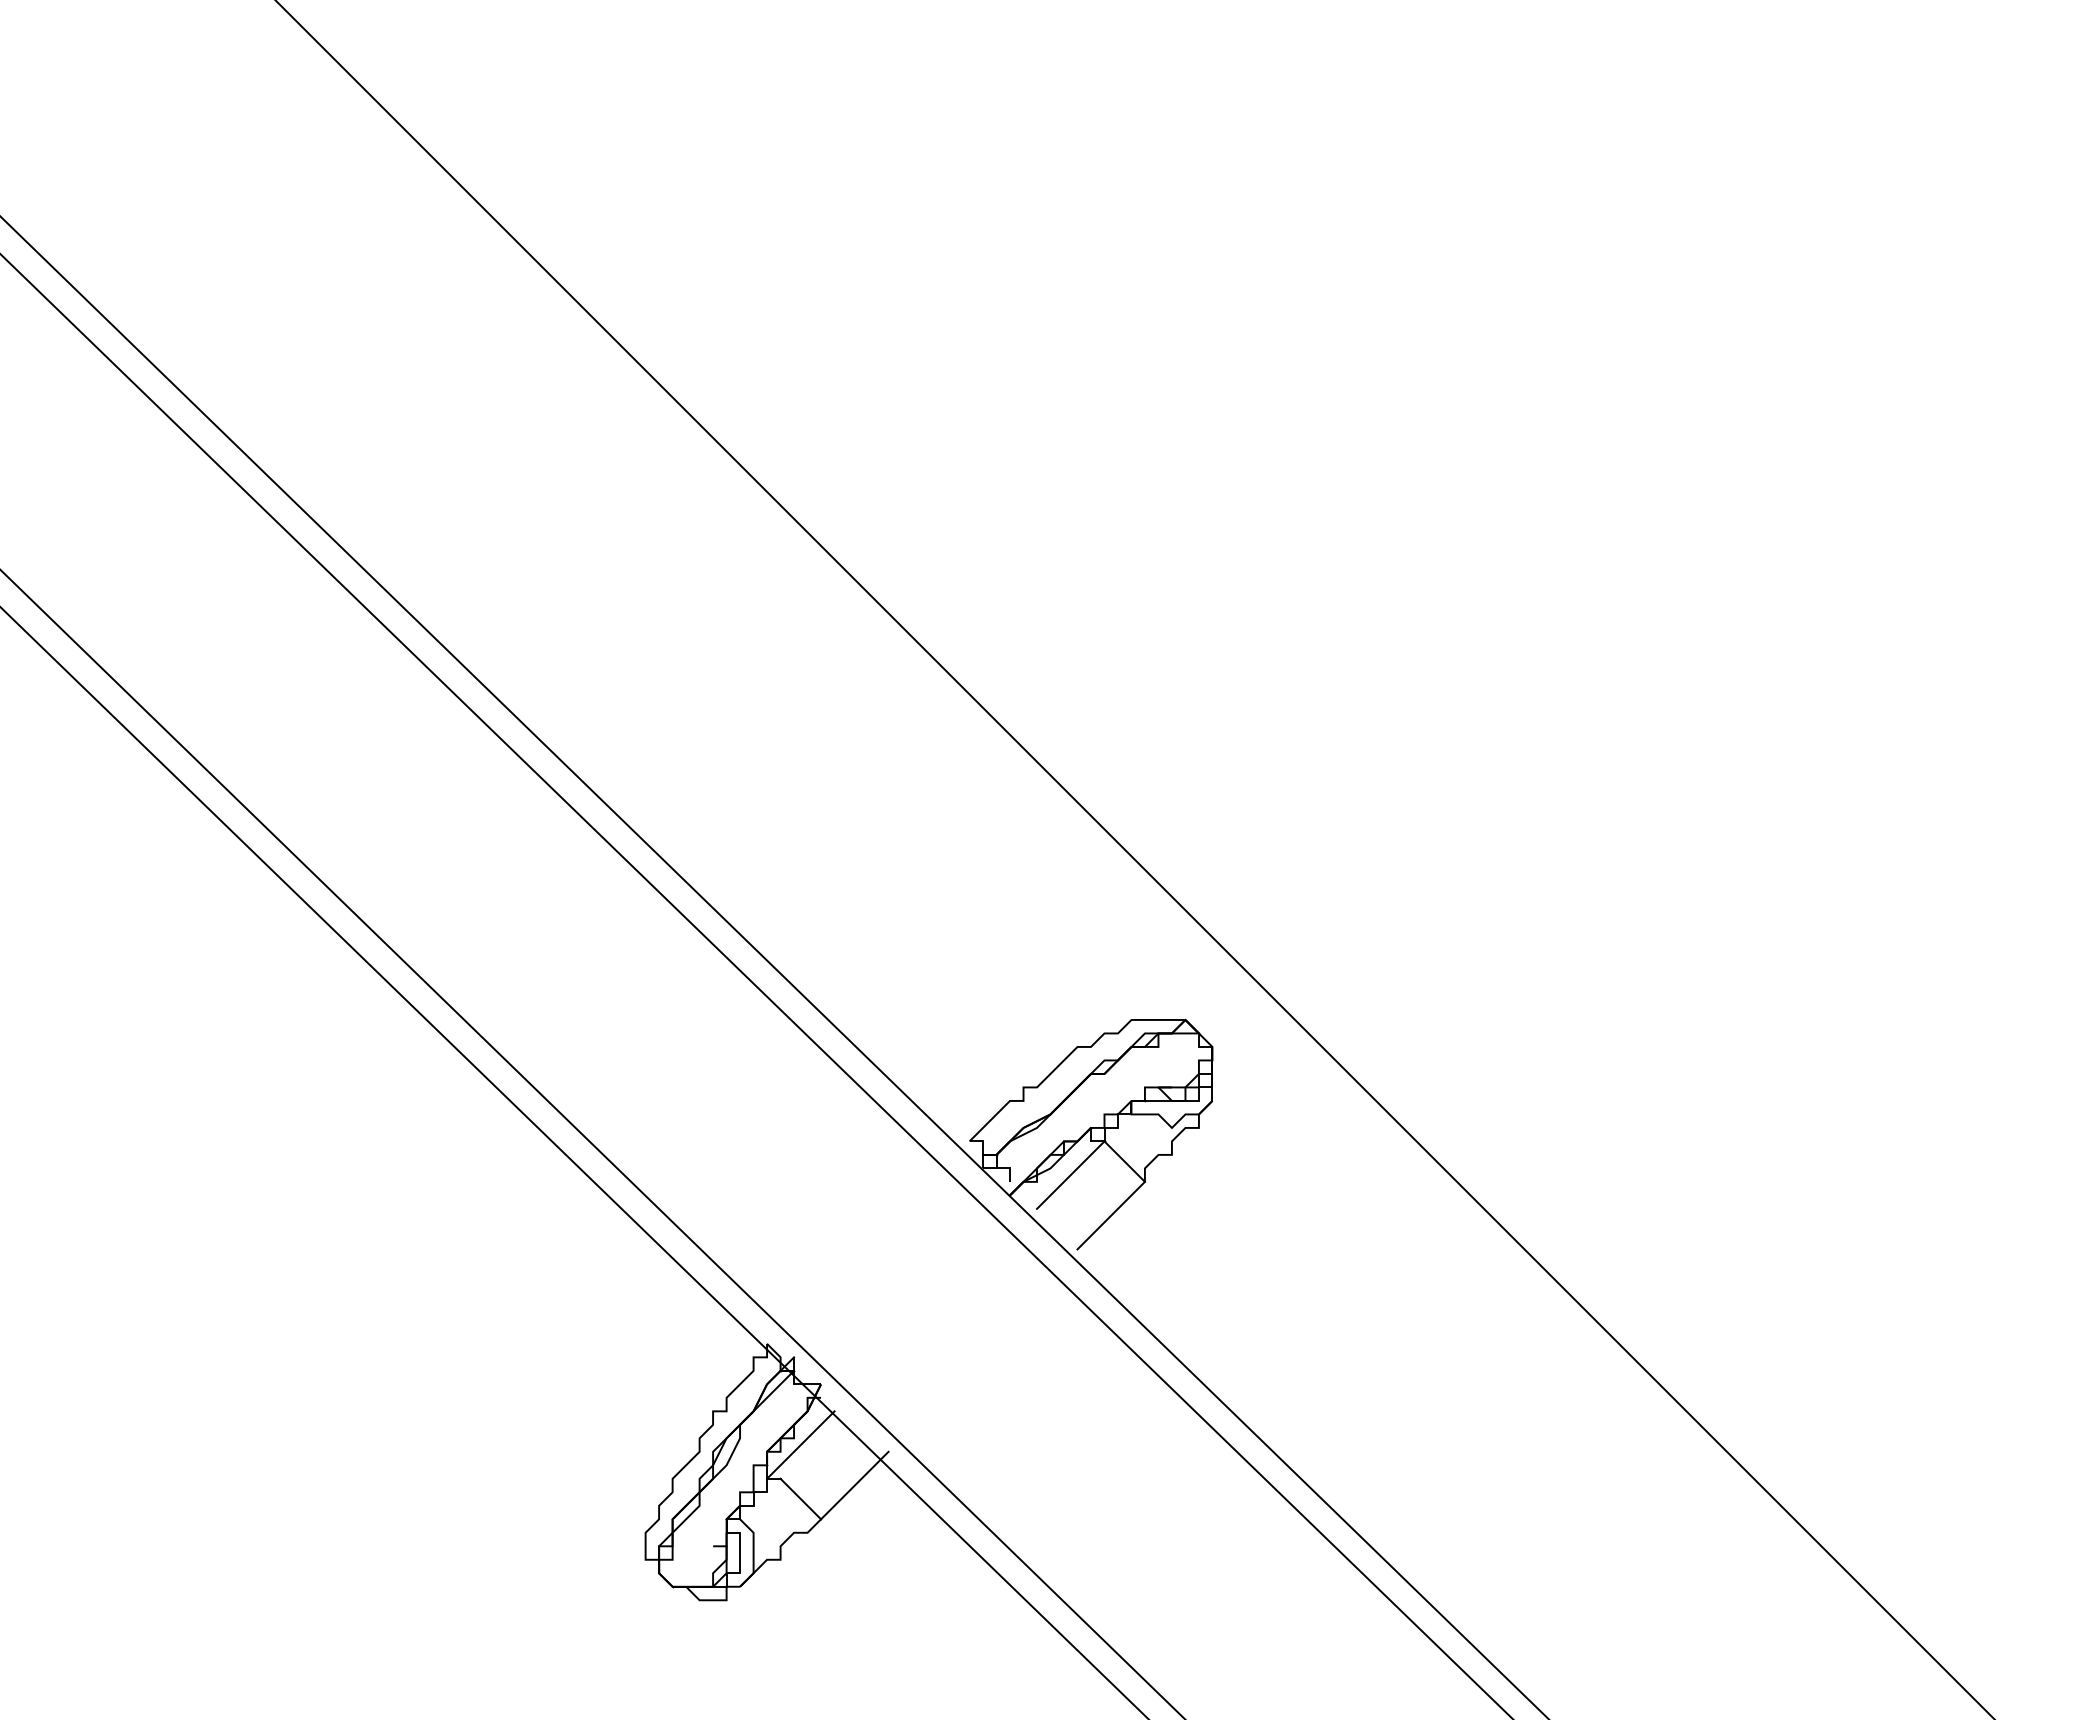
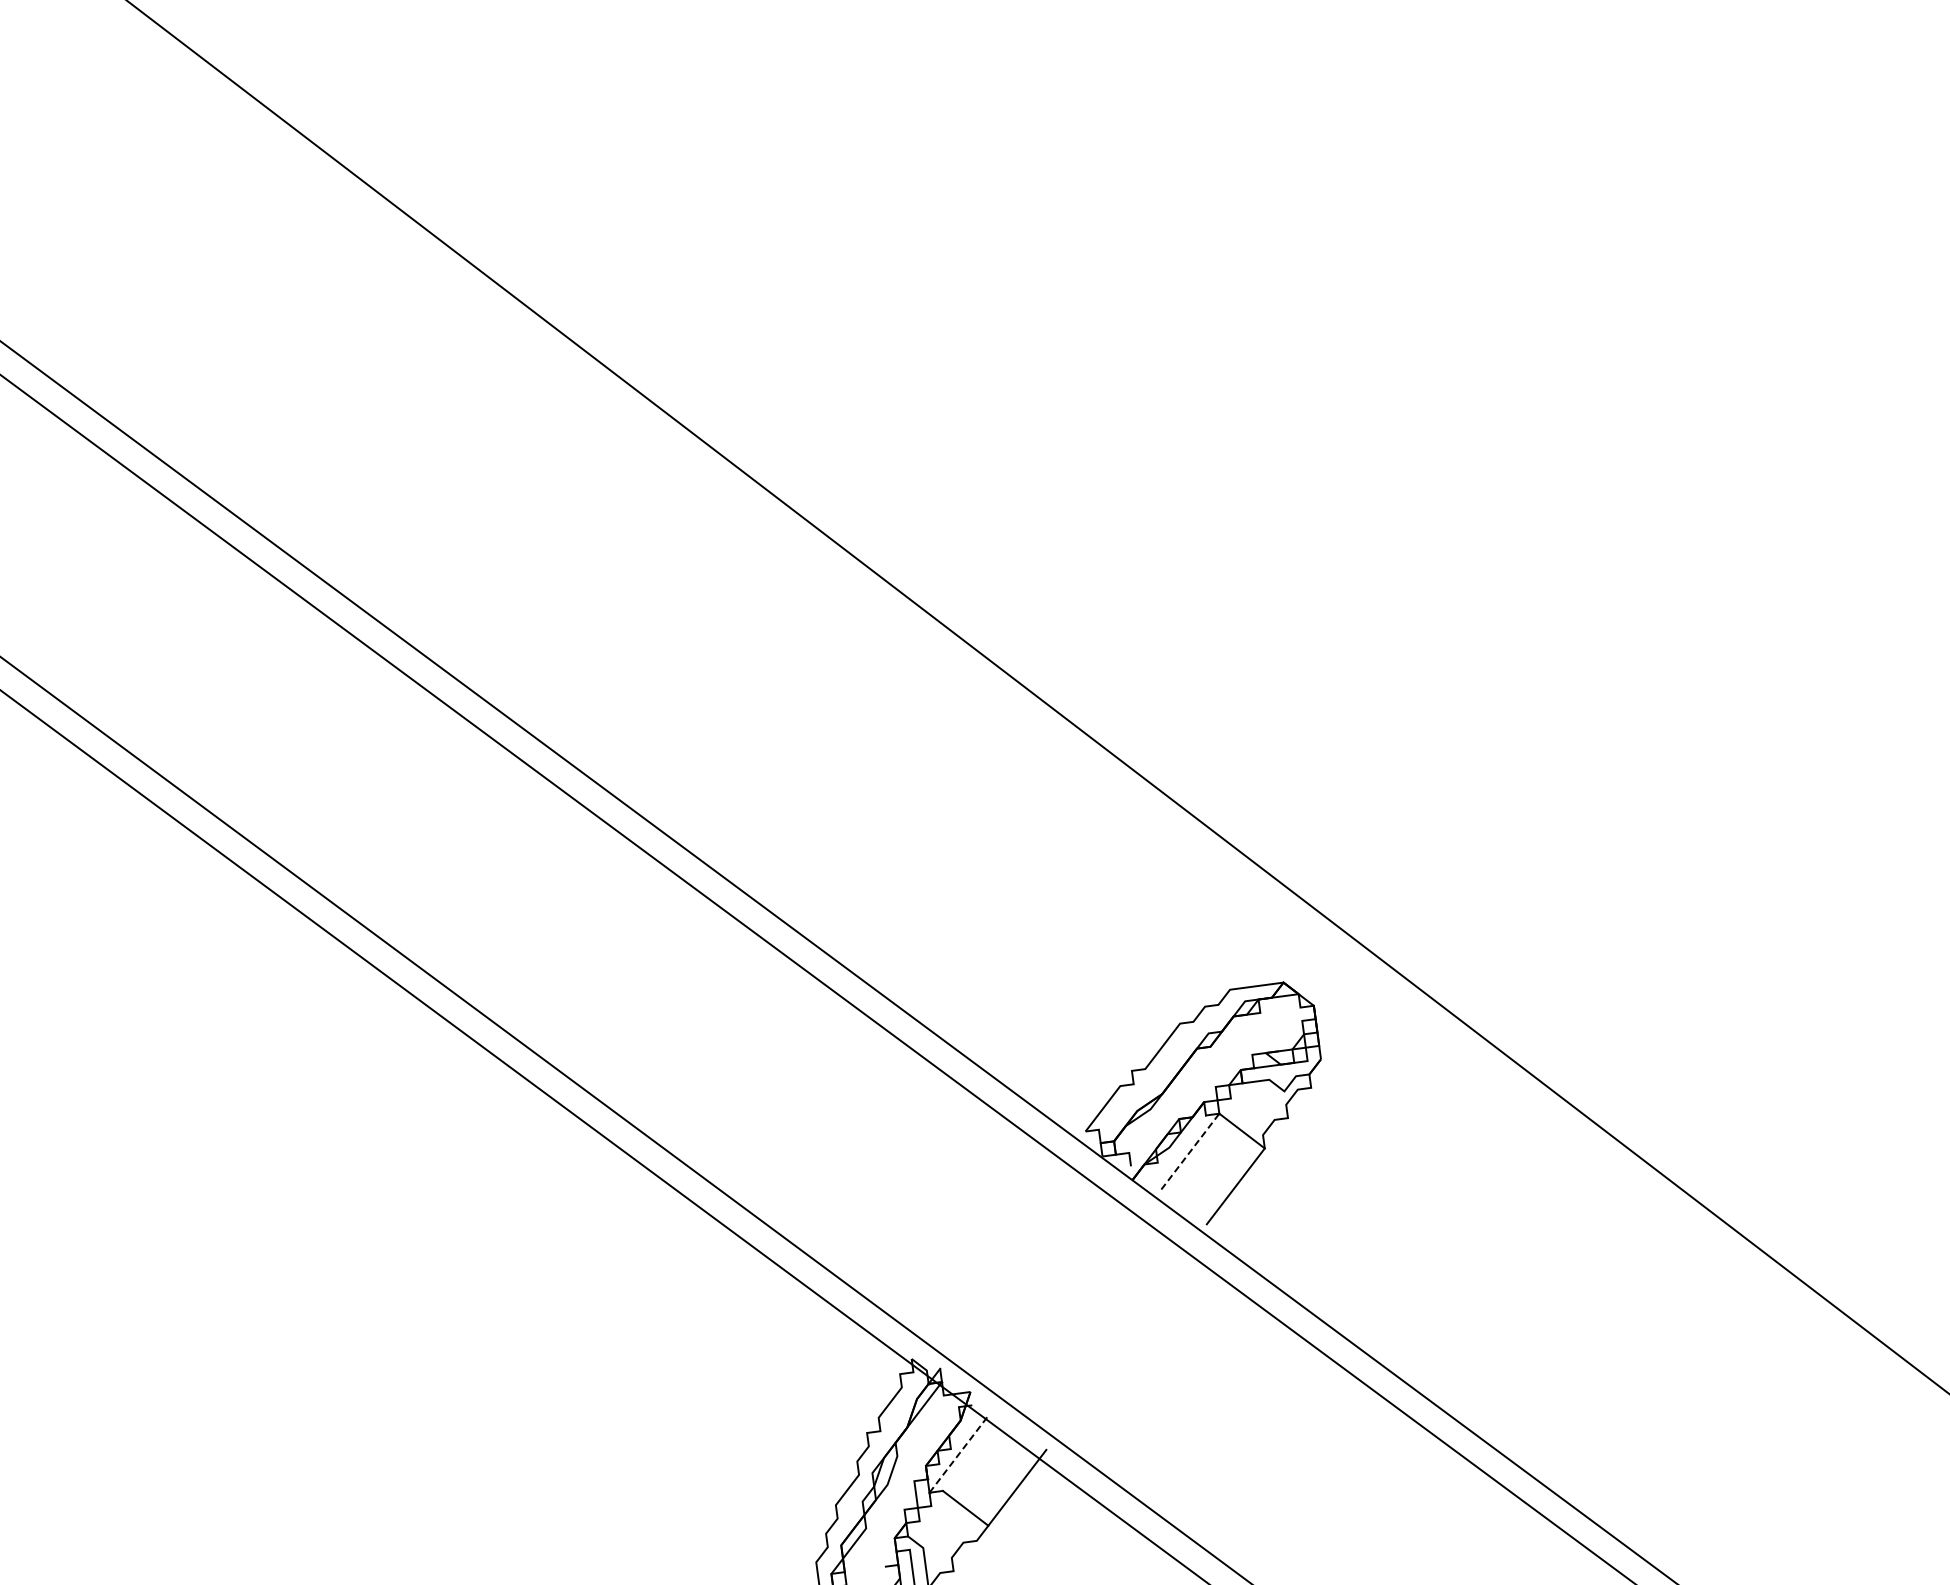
line: (1070, 1175) -> (1190, 1151), solid -> dashed
line: (800, 1445) -> (958, 1455), solid -> dashed

